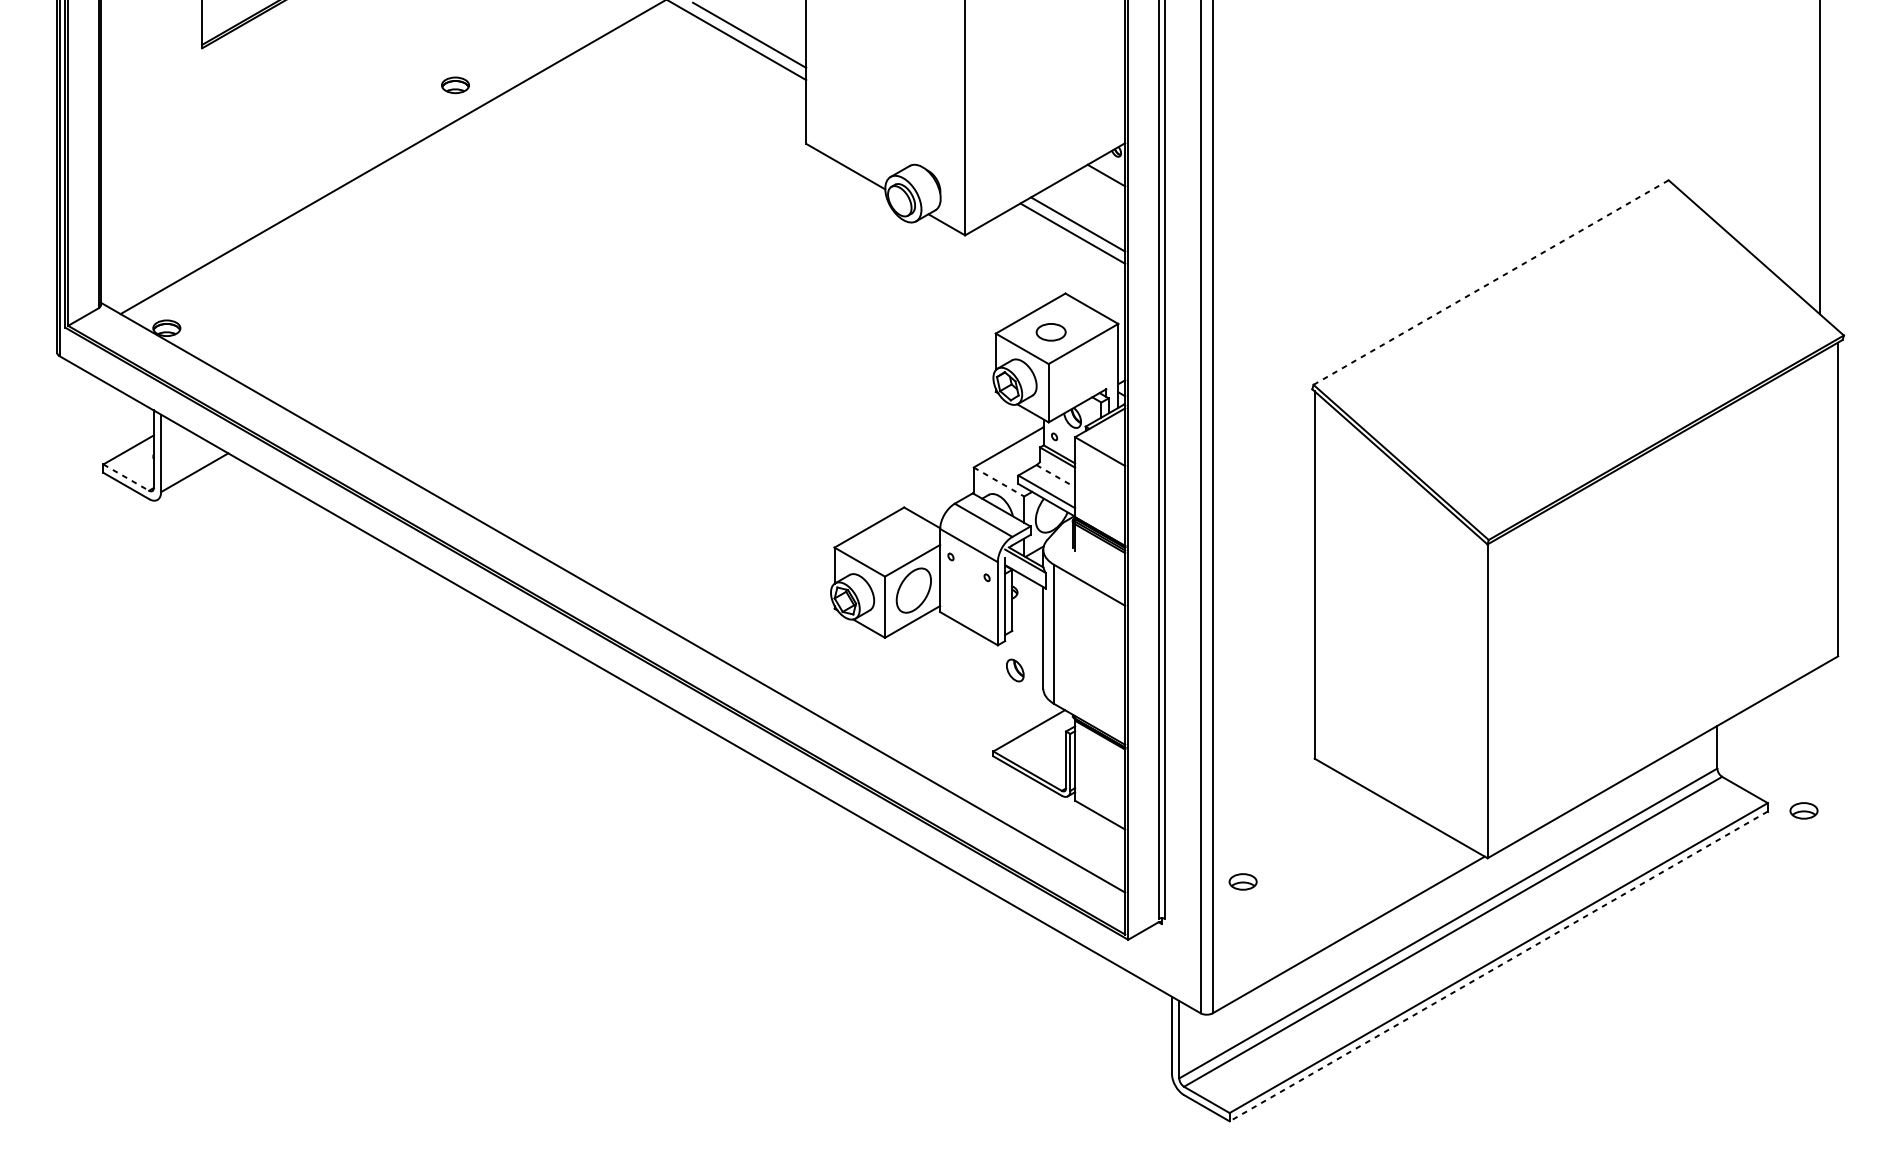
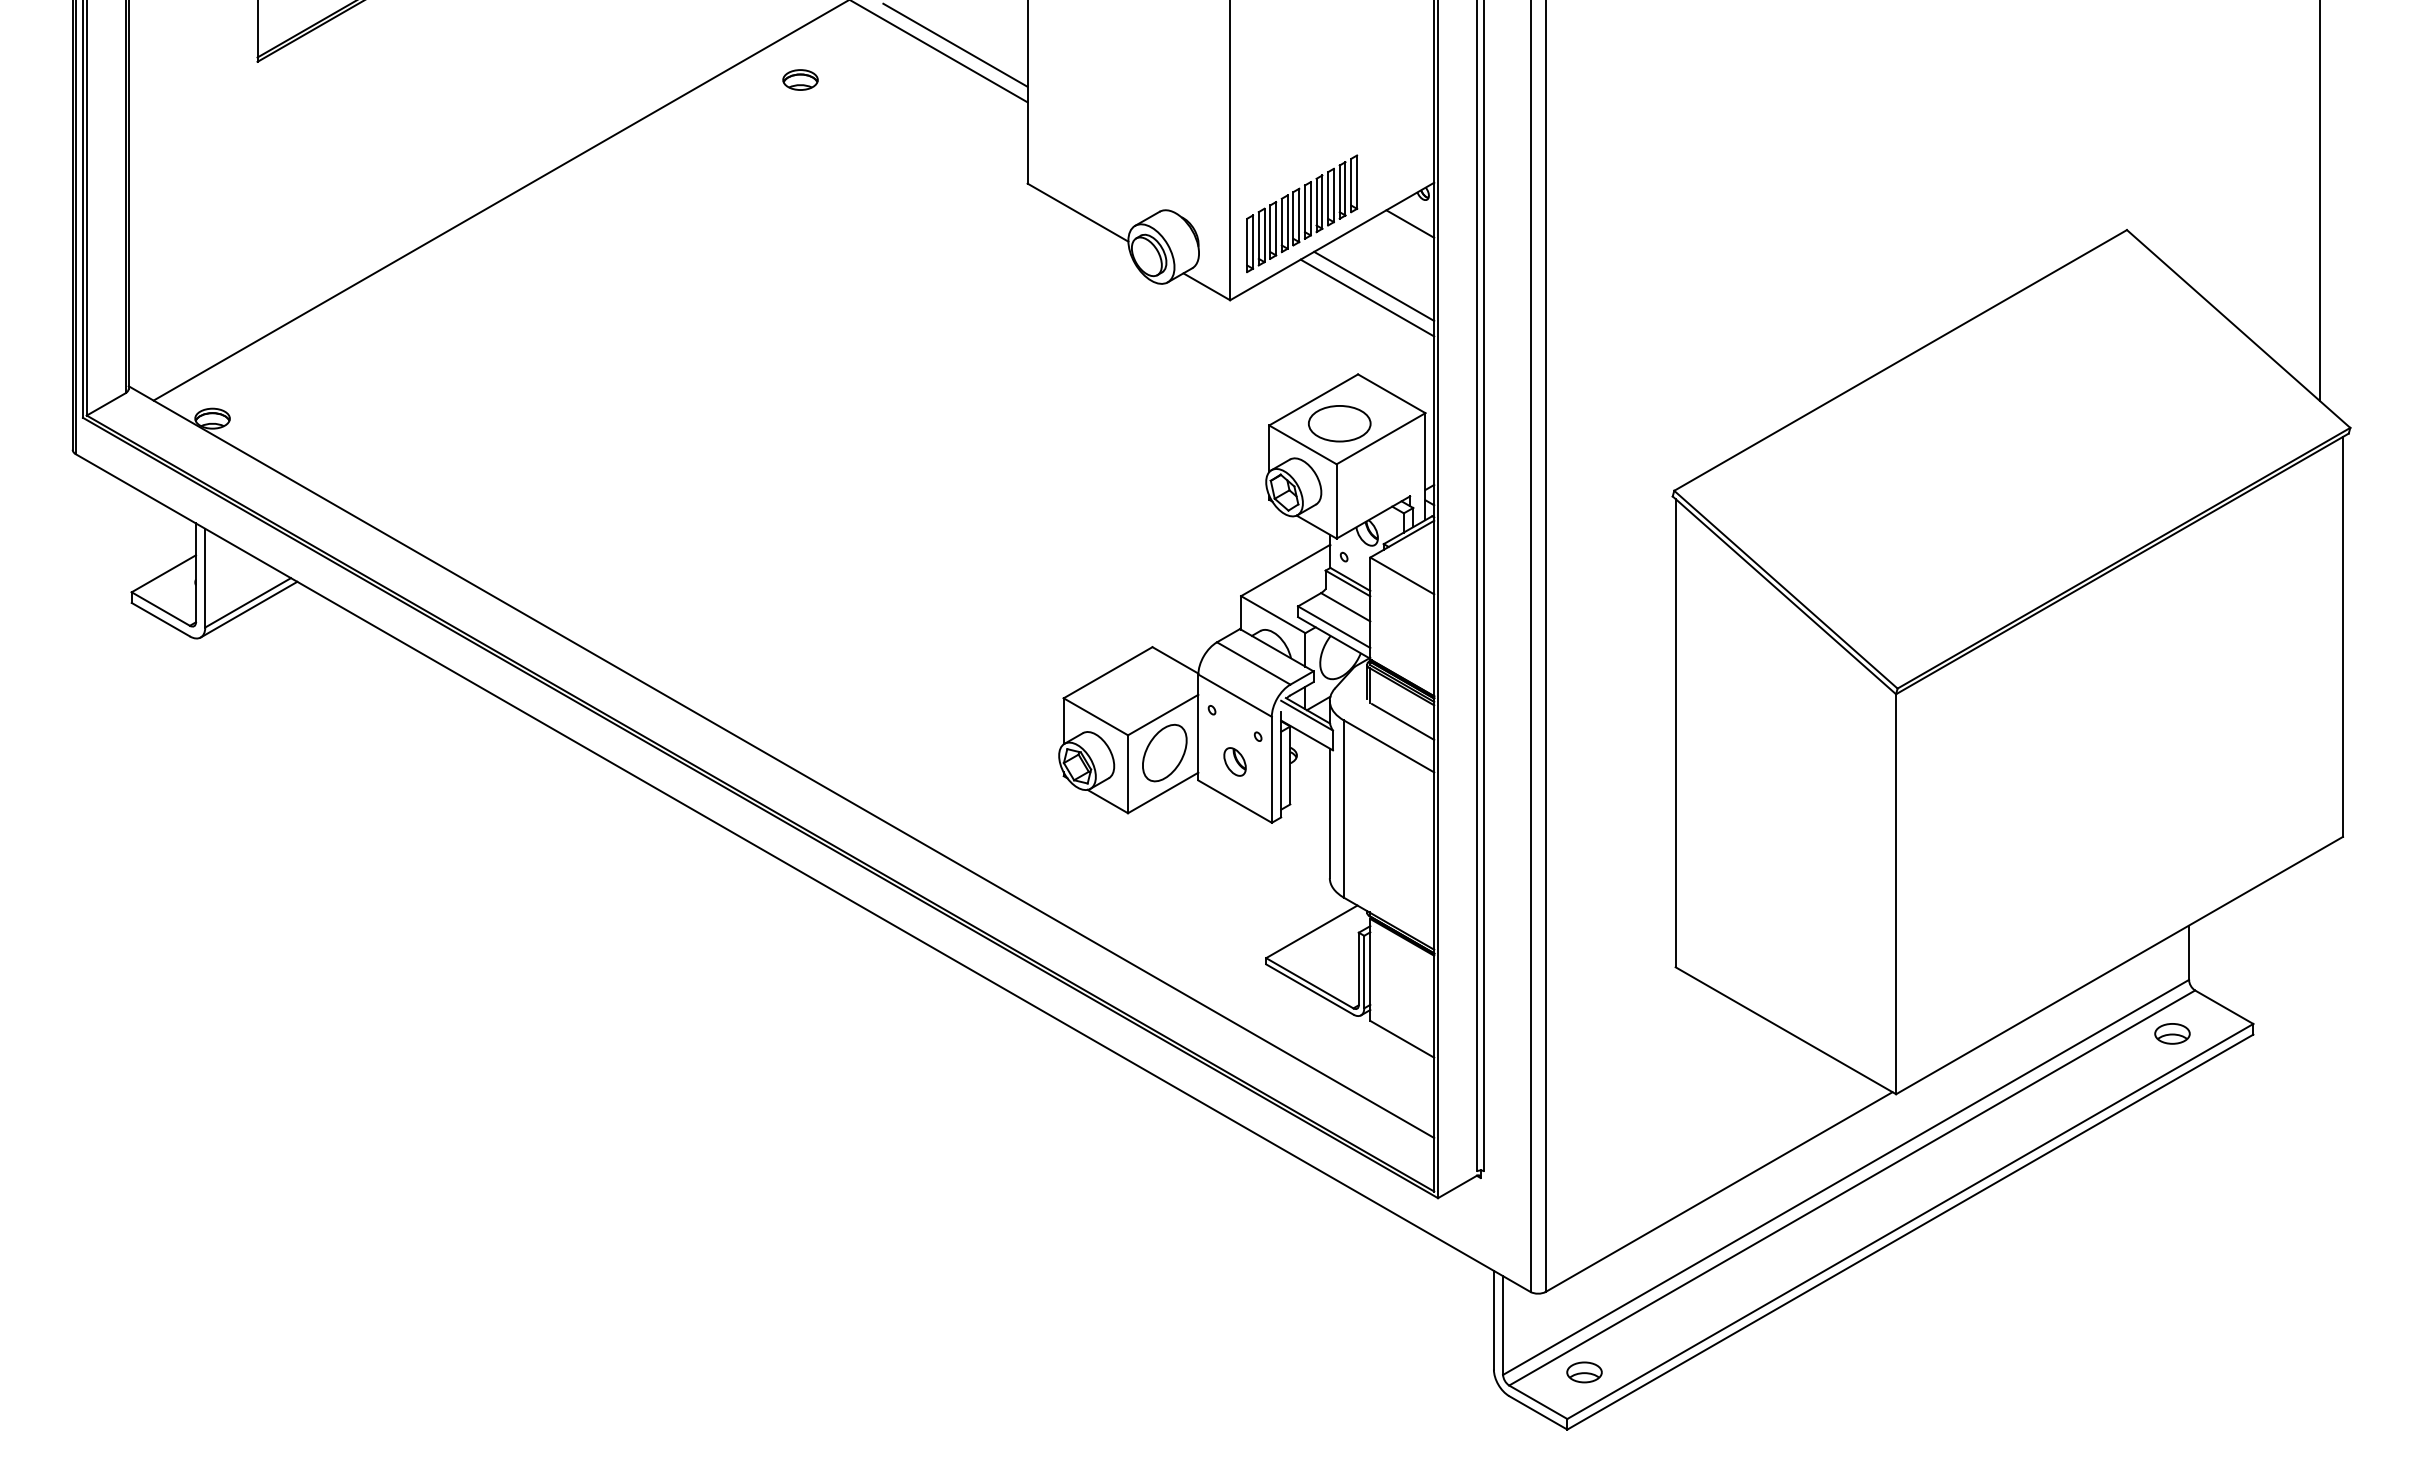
part: (455, 84) -> (800, 79), moved
part: (1021, 167) -> (1302, 213), added
line: (1491, 282) -> (1901, 360), dashed -> solid
part: (1050, 332) -> (1339, 423), size x1.67
line: (1056, 476) -> (1346, 607), dashed -> solid
line: (125, 477) -> (160, 609), dashed -> solid
line: (195, 477) -> (248, 609), added
line: (999, 481) -> (1273, 614), dashed -> solid
line: (1101, 565) -> (1403, 721), added
part: (1014, 670) -> (1234, 761), moved
part: (1804, 810) -> (2172, 1033), moved
part: (1243, 881) -> (1584, 1372), moved
line: (1498, 966) -> (1910, 1232), dashed -> solid

